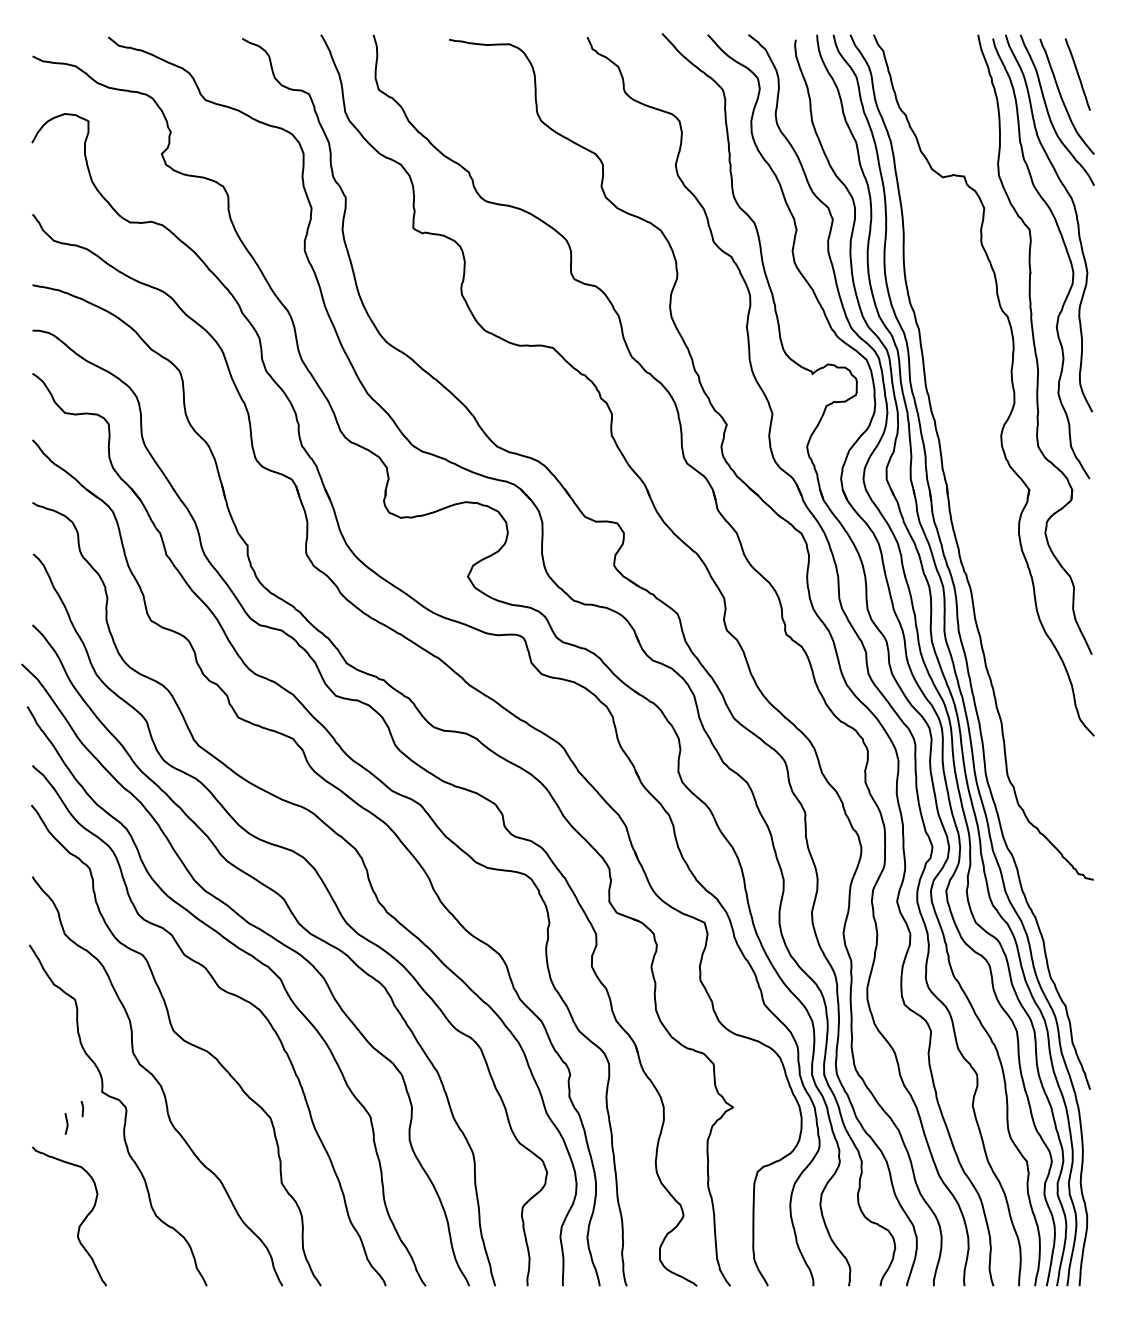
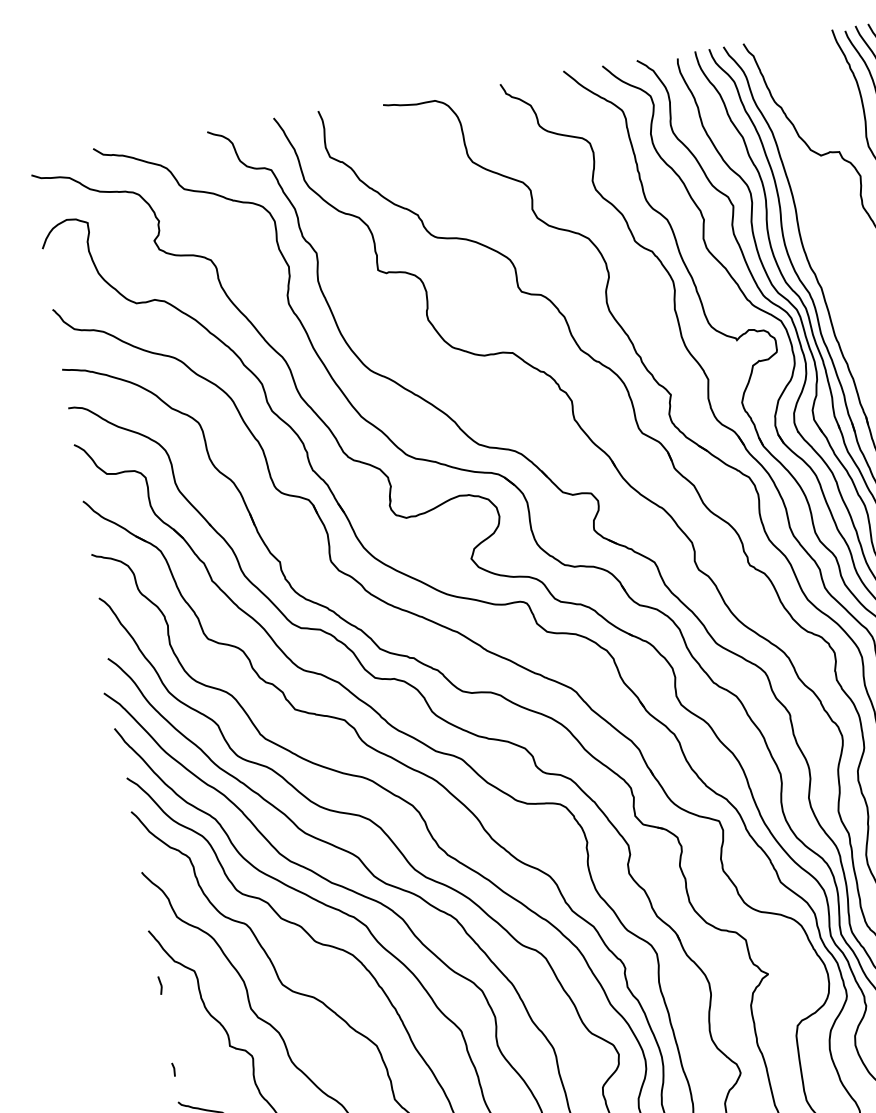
line: (82, 1109) -> (173, 1070), moved
line: (66, 1123) -> (160, 985), moved

